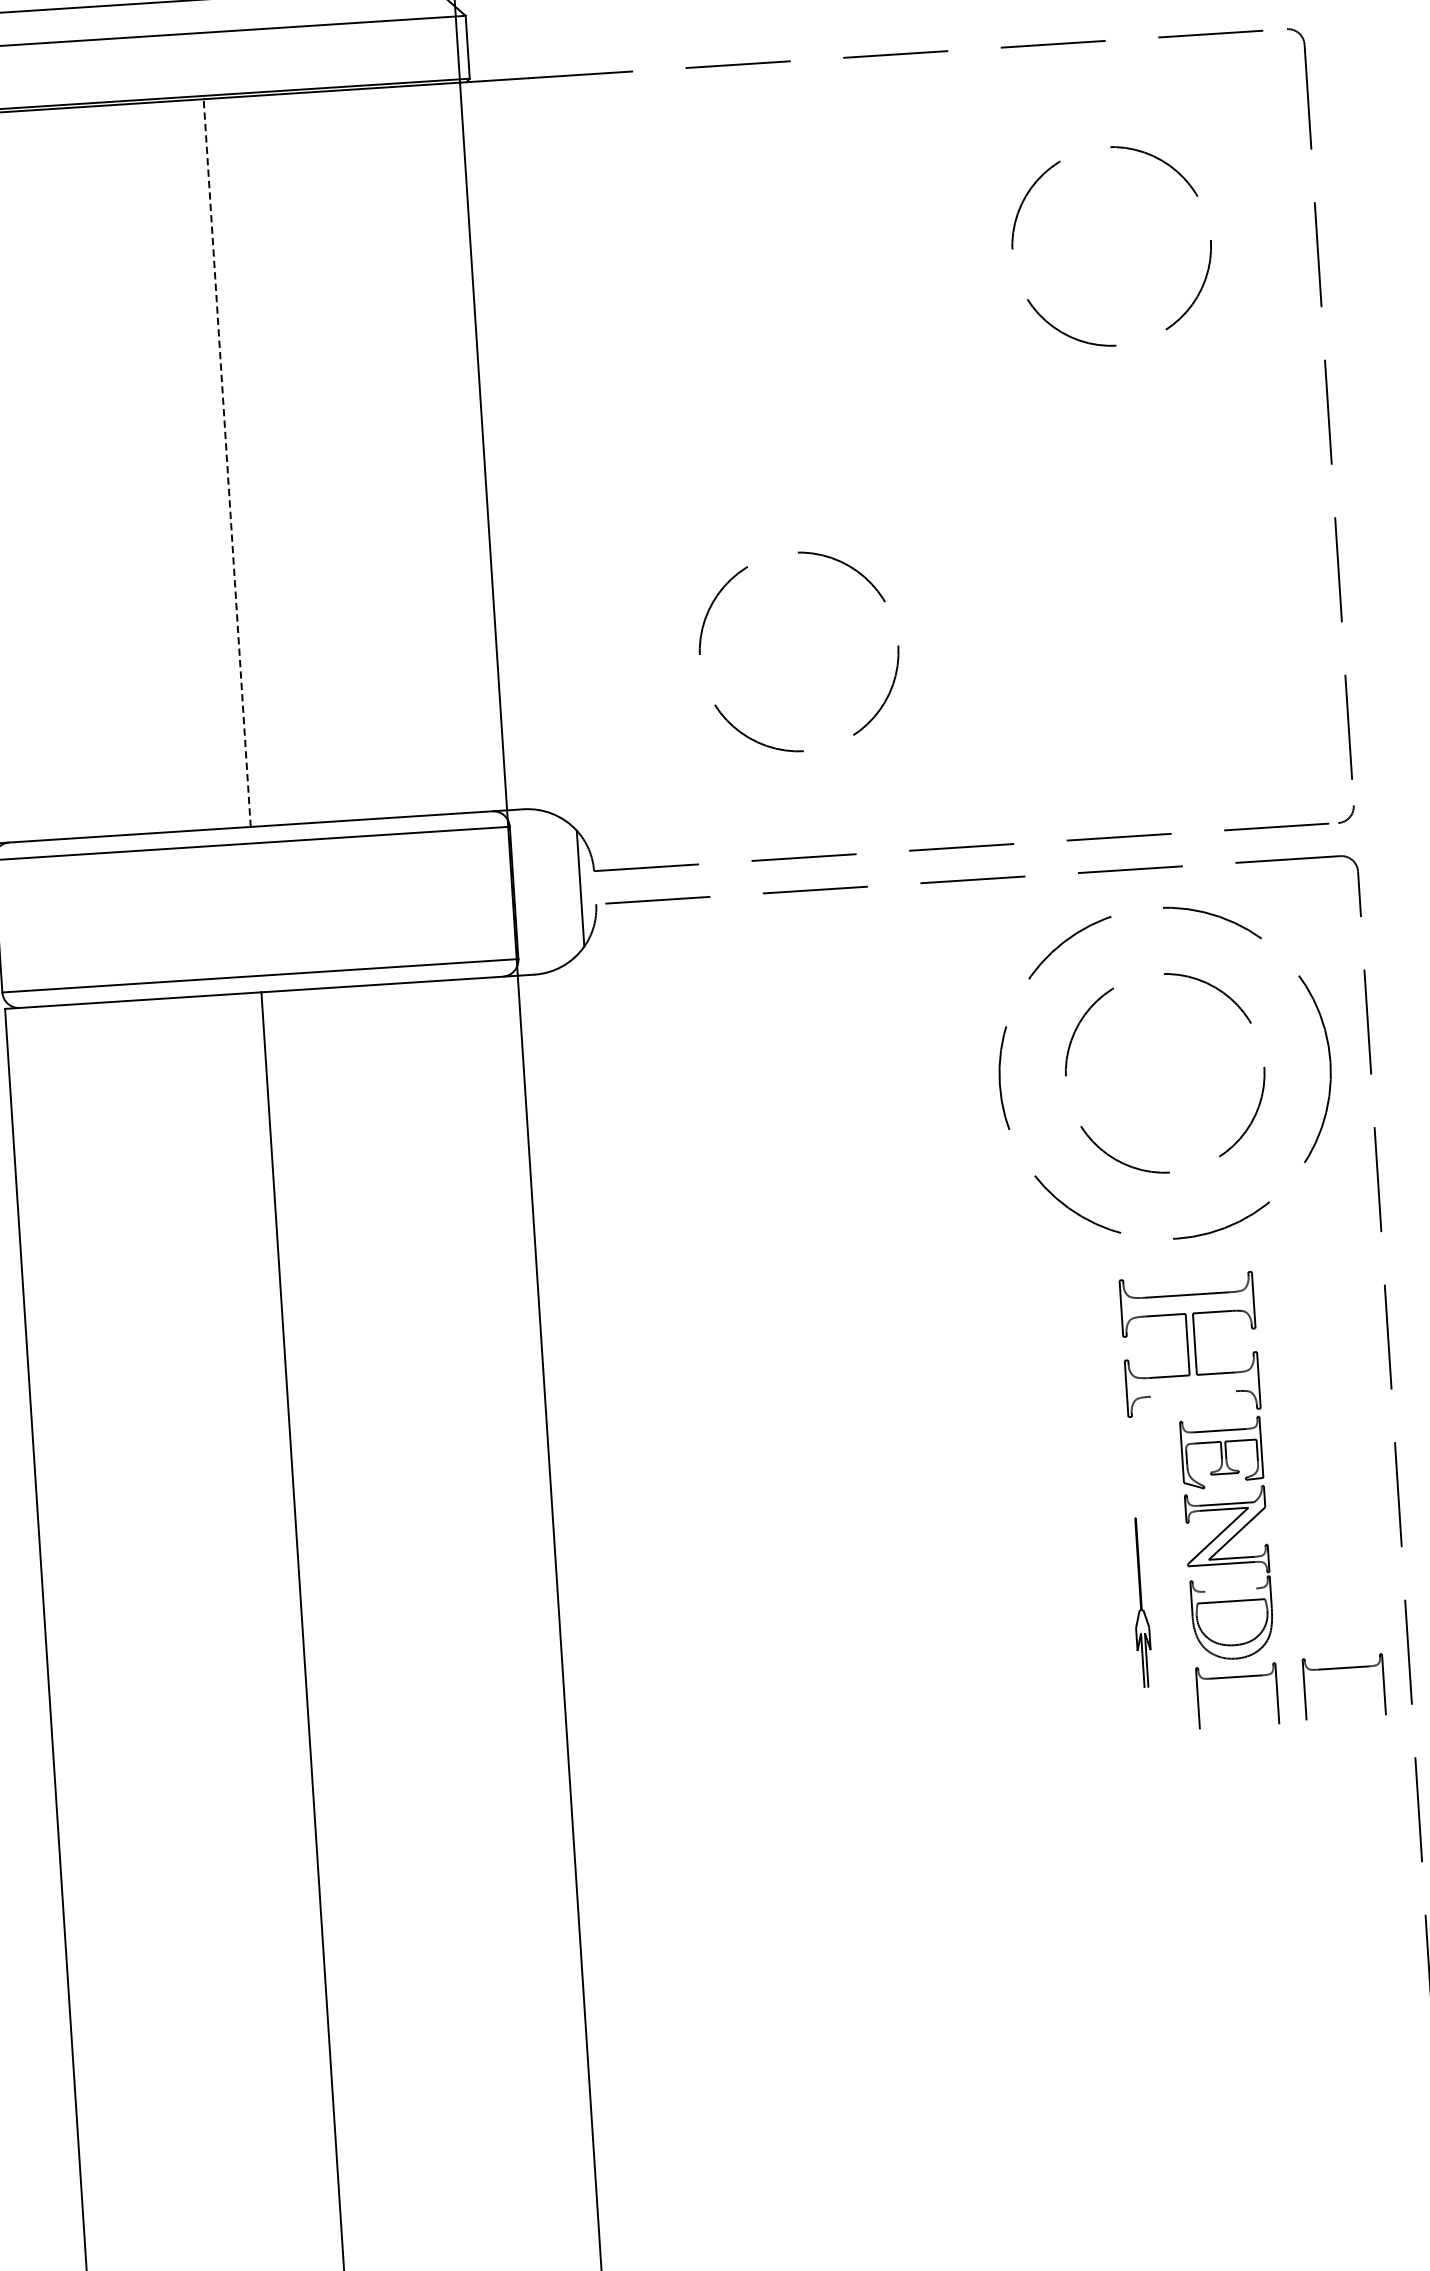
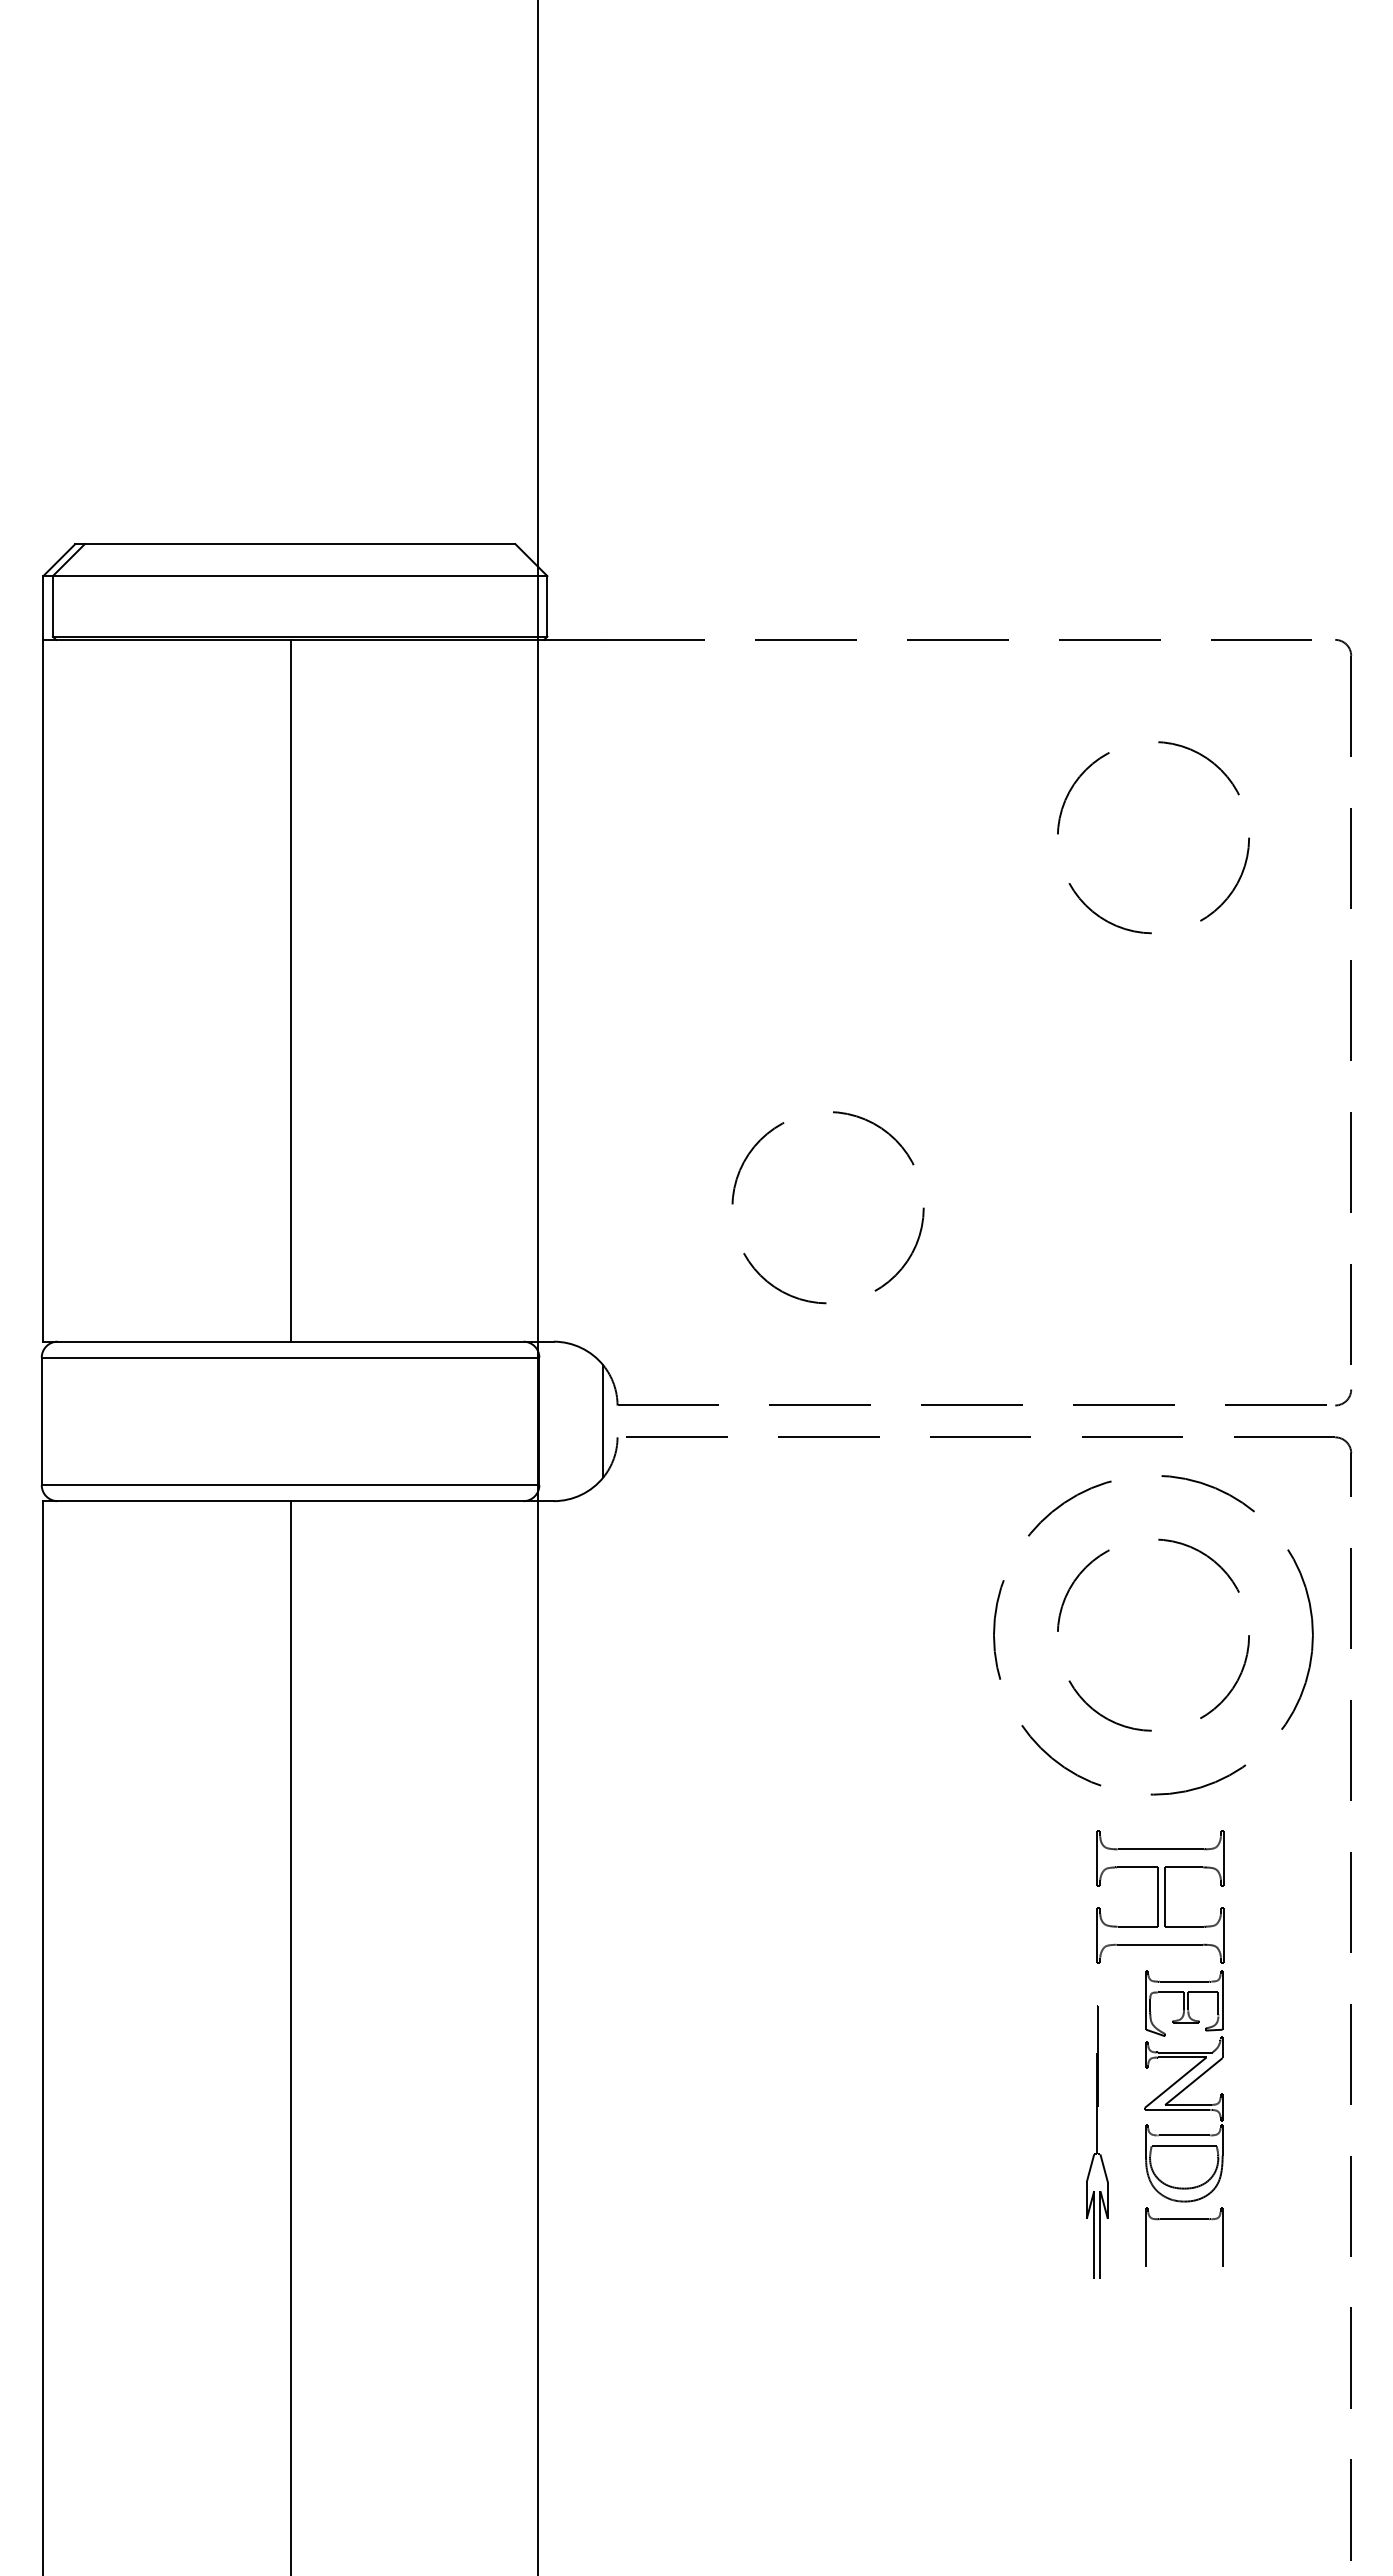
line: (227, 462) -> (290, 990), dashed -> solid
line: (1193, 1393) -> (1160, 1944), added
line: (1230, 1590) -> (1184, 2135), added
part: (1141, 1602) -> (1097, 2141), size x1.67
part: (1343, 1668) -> (1287, 2217), removed

